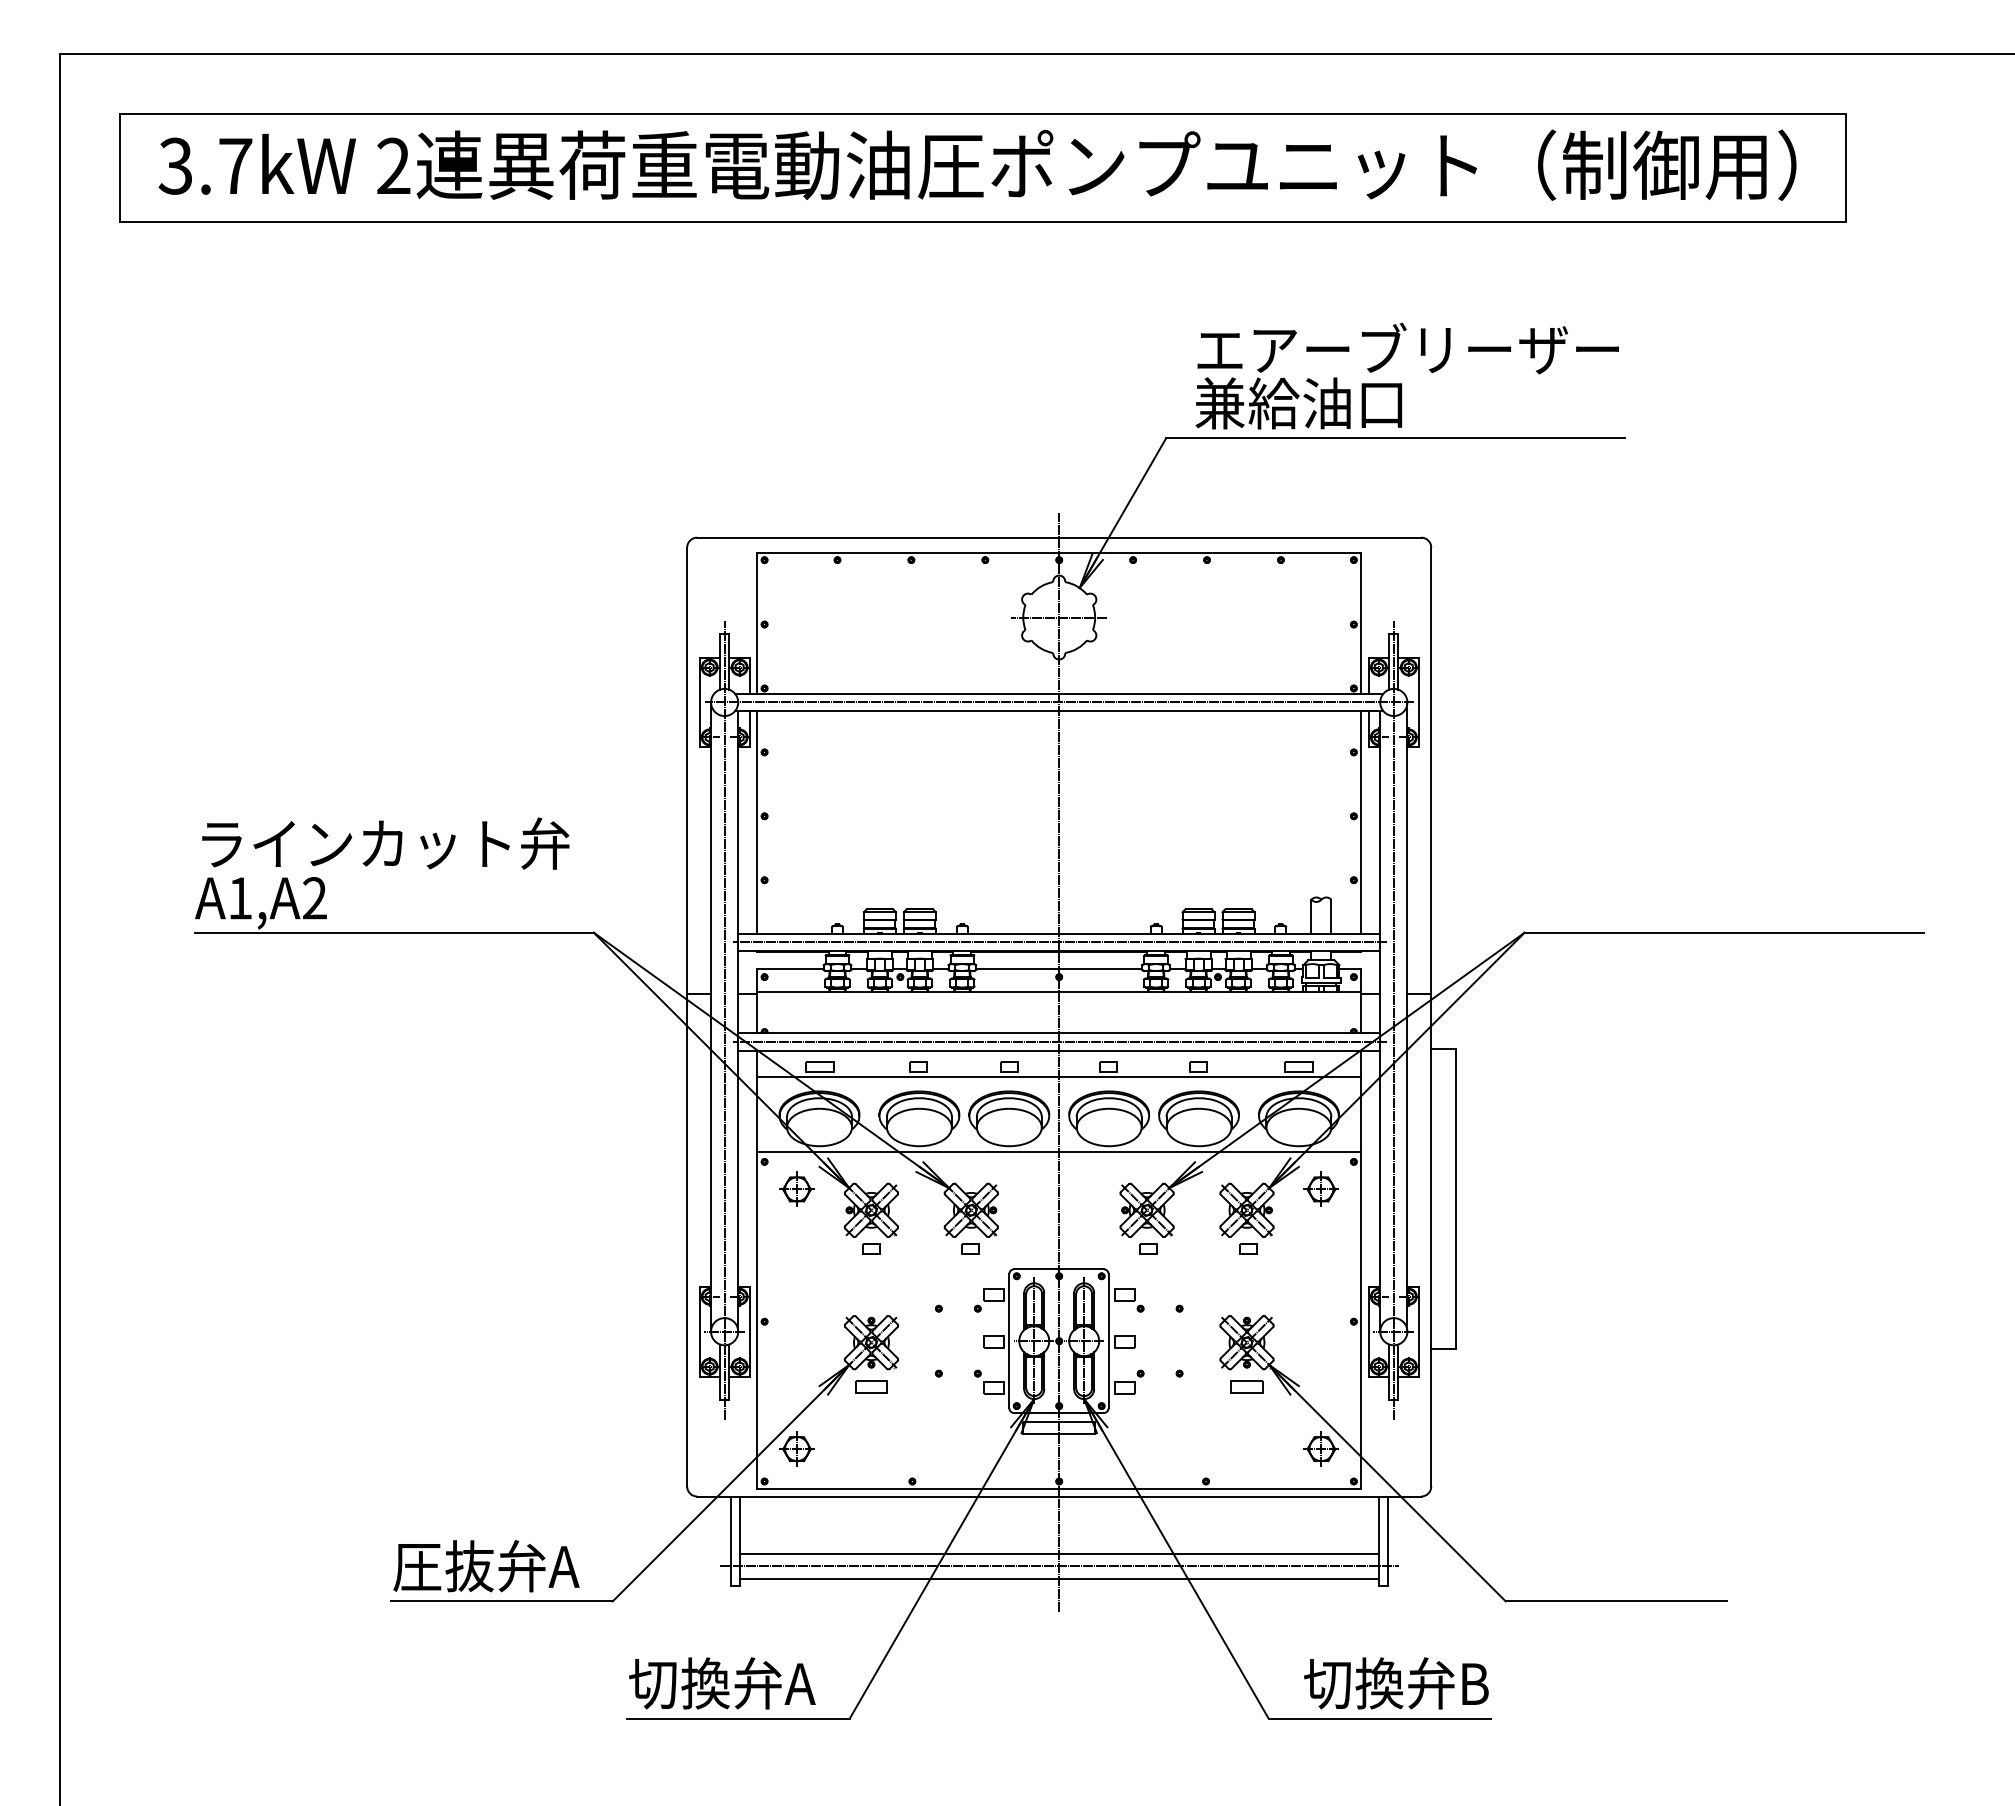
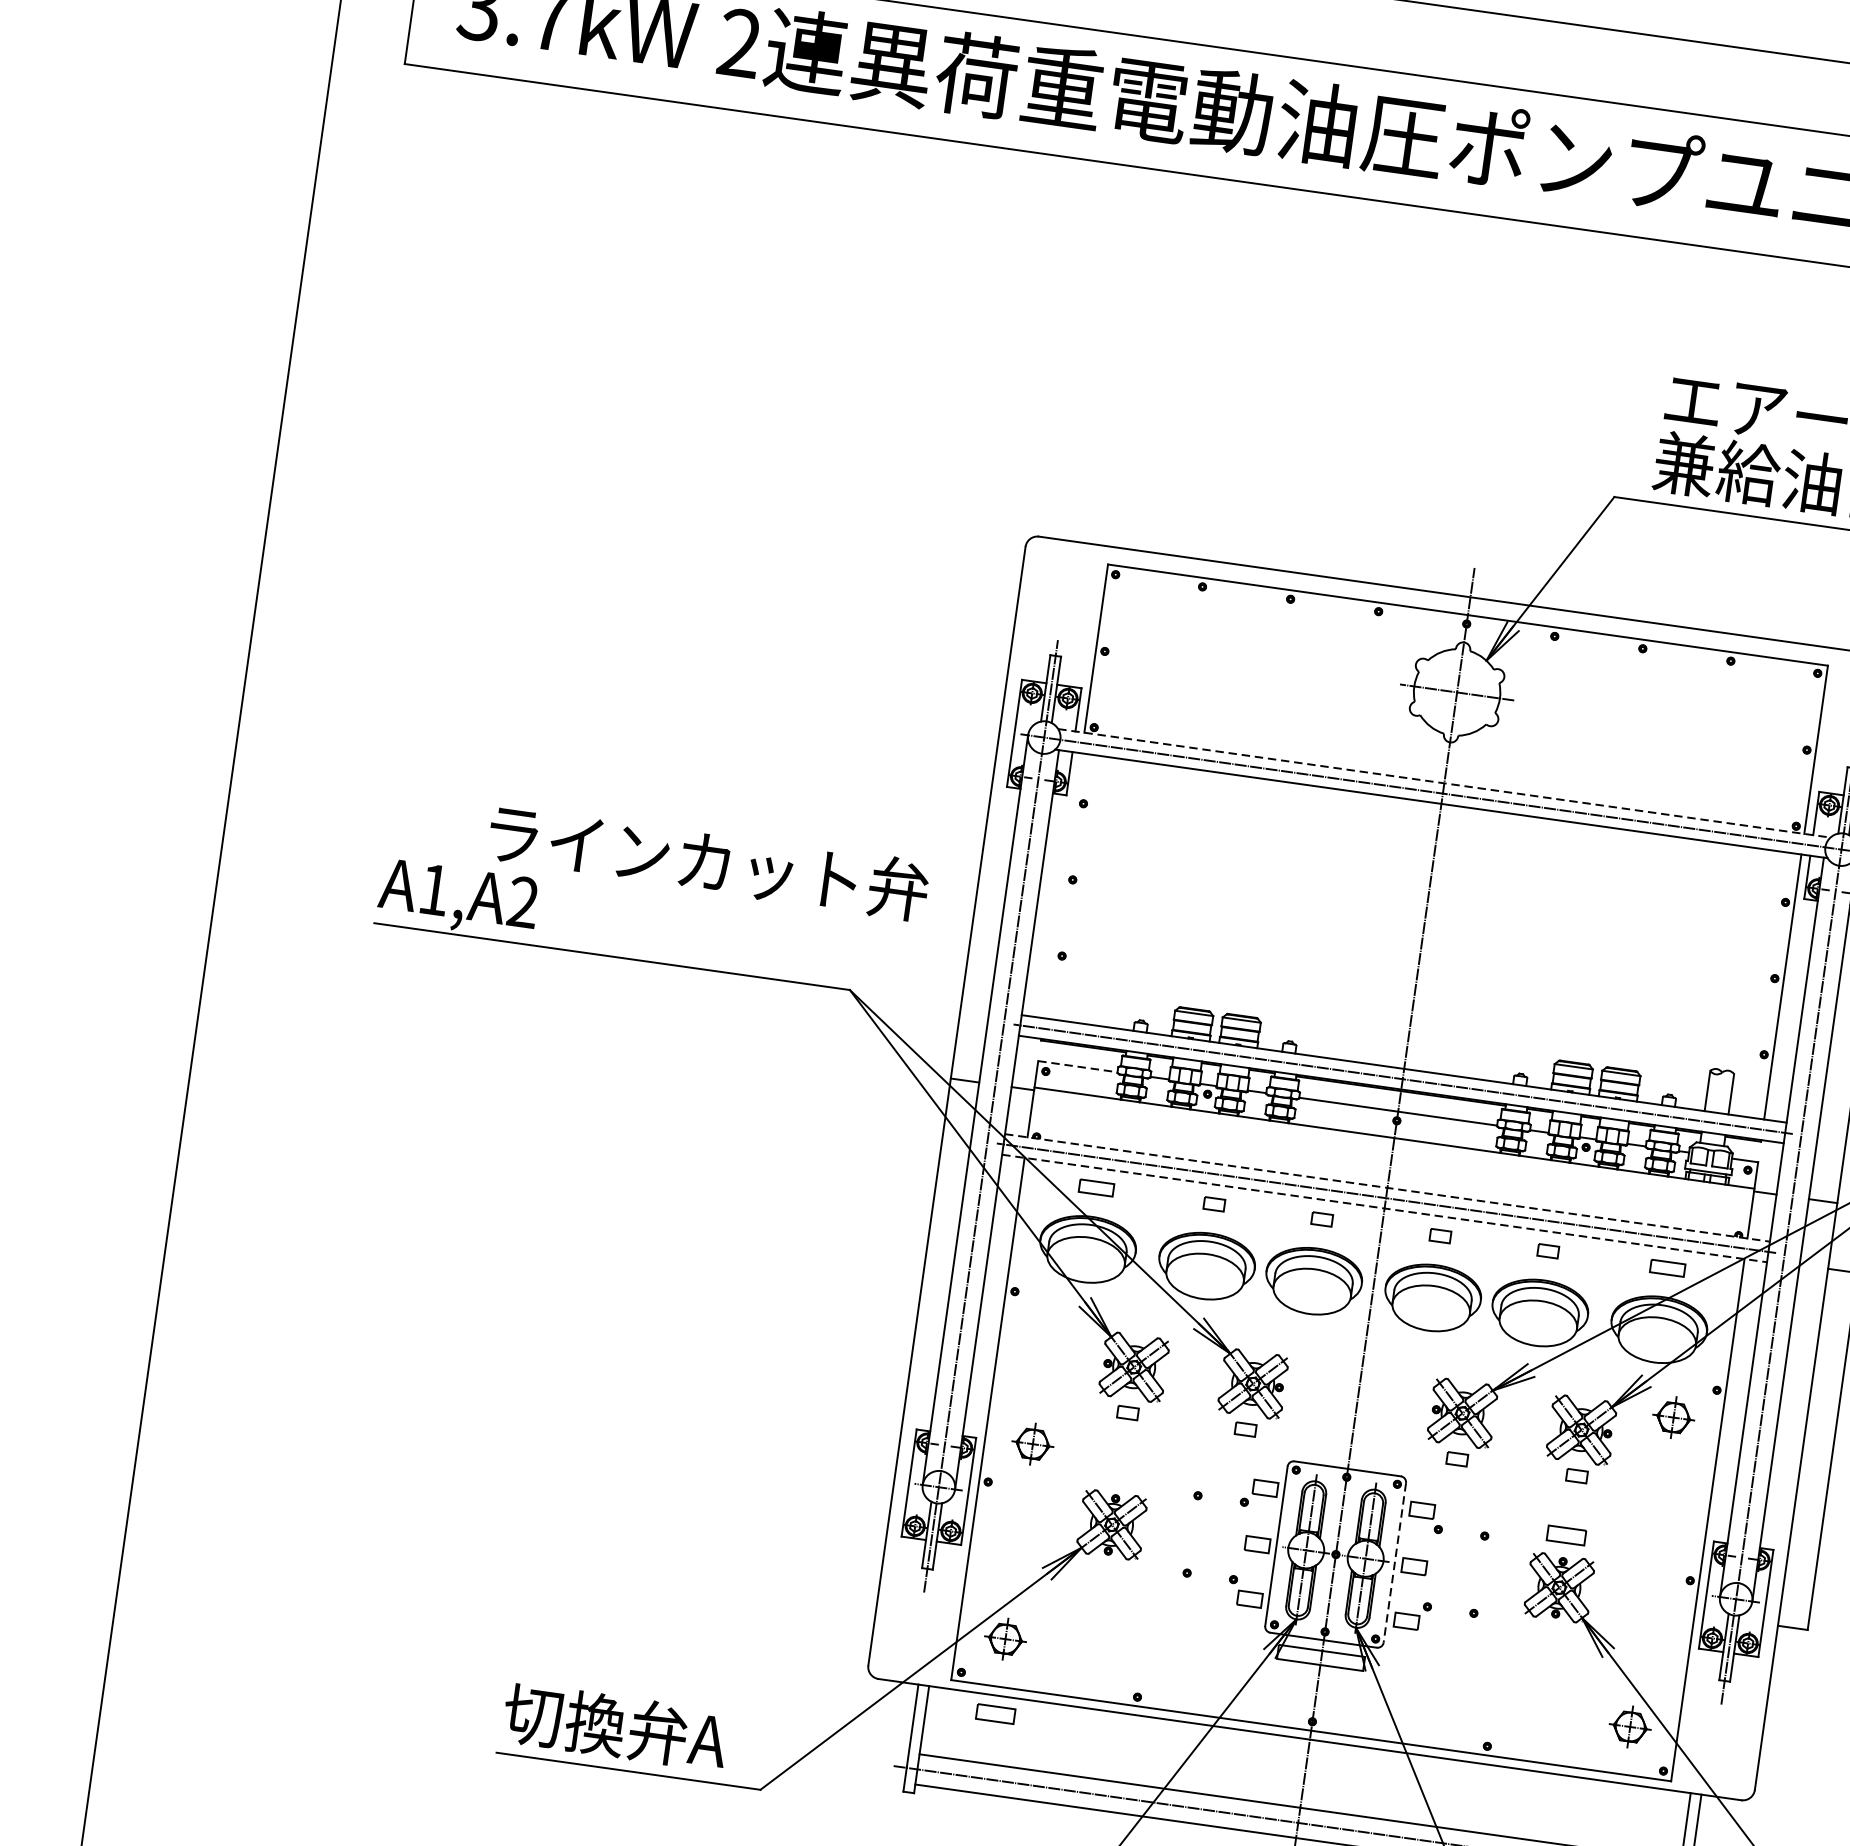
line: (1059, 693) -> (1444, 782), solid -> dashed
line: (757, 822) -> (1063, 886), removed
text: (385, 843) -> (708, 861), moved
line: (790, 969) -> (1078, 1066), solid -> dashed
line: (1059, 1033) -> (1387, 1188), solid -> dashed
line: (1059, 1050) -> (1384, 1208), solid -> dashed
line: (1059, 1077) -> (1380, 1240), removed
line: (1059, 1151) -> (1368, 1328), removed
part: (796, 1188) -> (1032, 1443), moved
line: (1108, 1341) -> (1394, 1563), solid -> dashed
part: (871, 1386) -> (995, 1713), moved
part: (1246, 1386) -> (1566, 1535), moved
text: (442, 1566) -> (563, 1719), 圧抜弁A -> 切換弁A

